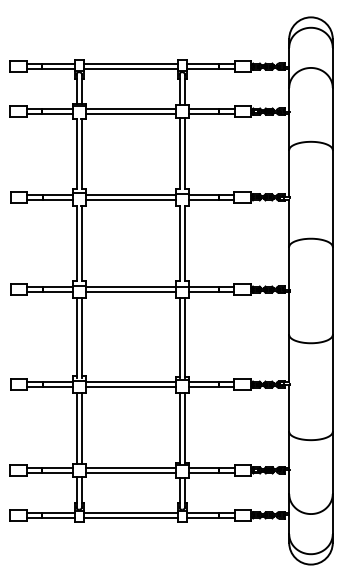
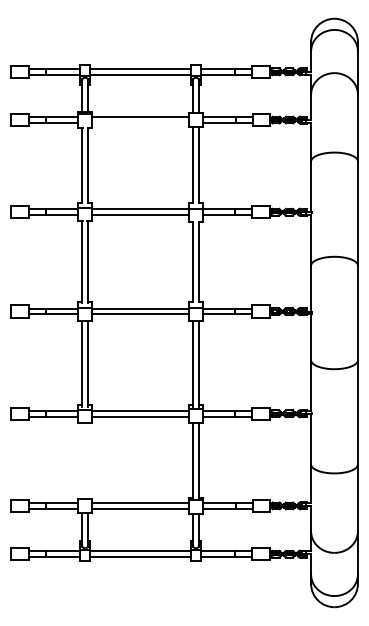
line: (130, 113) -> (140, 122), removed
line: (76, 428) -> (82, 460), removed
line: (82, 428) -> (88, 460), removed

